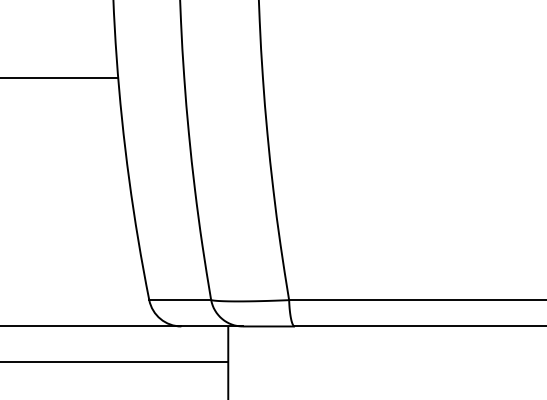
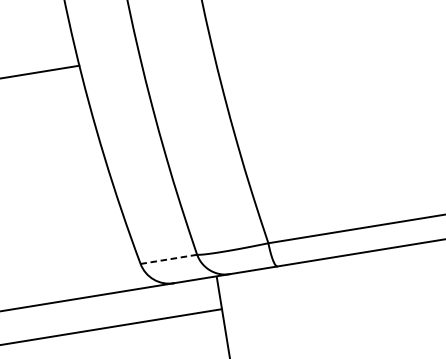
line: (180, 300) -> (169, 259), solid -> dashed

